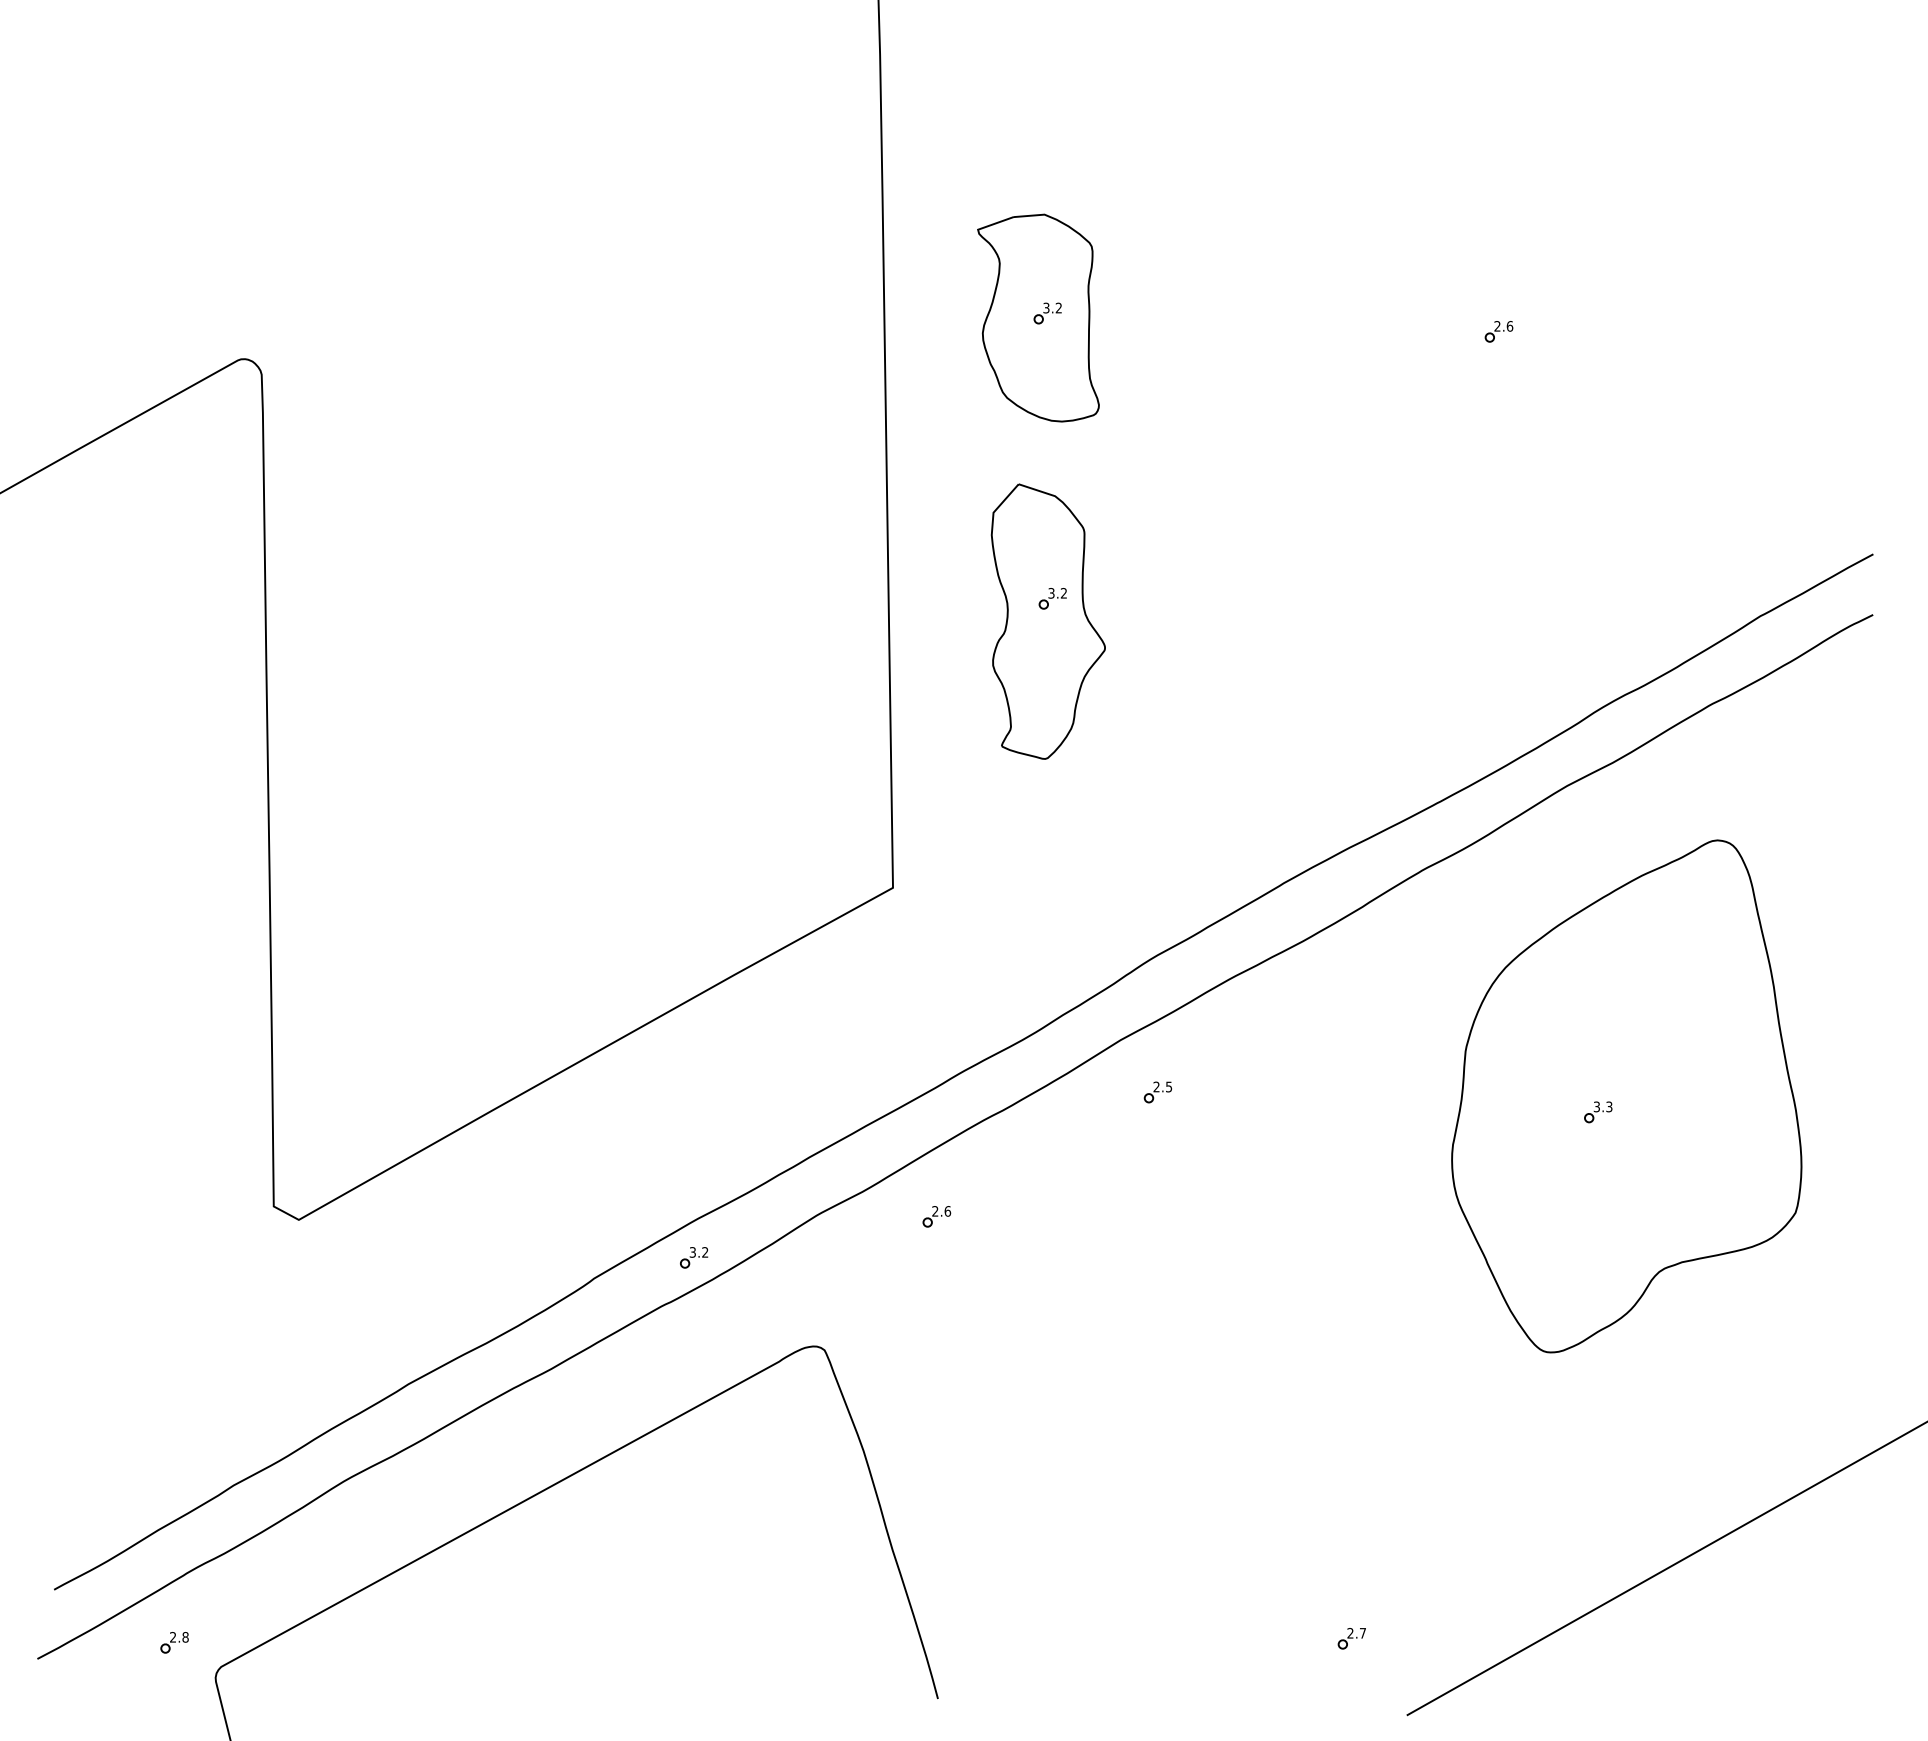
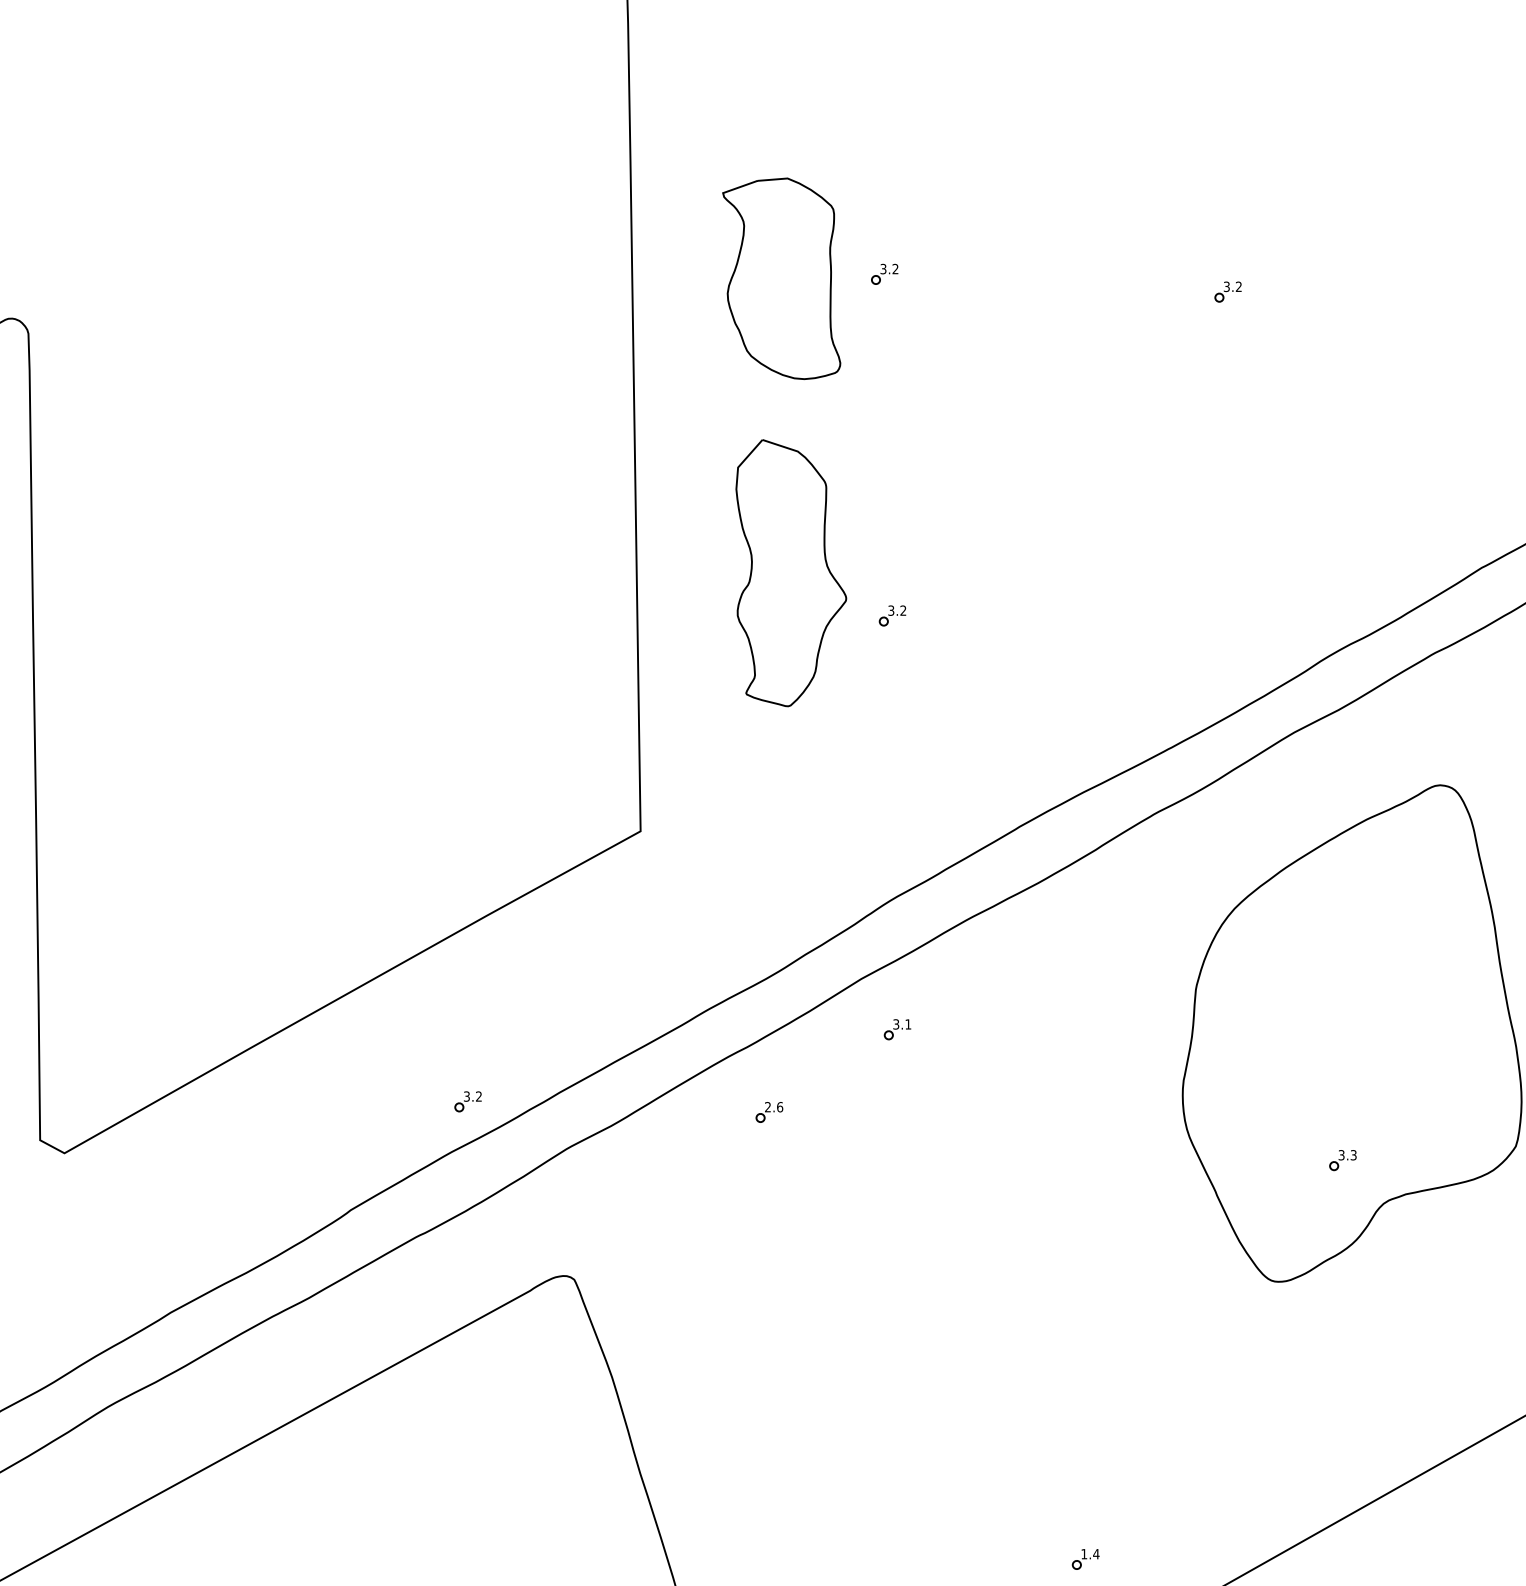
part: (1047, 313) -> (884, 274), moved
text: (1503, 326) -> (1232, 286), 2.6 -> 3.2
part: (1052, 598) -> (892, 615), moved
text: (1162, 1086) -> (901, 1023), 2.5 -> 3.1
part: (1598, 1112) -> (1343, 1160), moved
part: (936, 1216) -> (769, 1112), moved
part: (694, 1257) -> (468, 1101), moved
text: (1356, 1633) -> (1090, 1554), 2.7 -> 1.4

